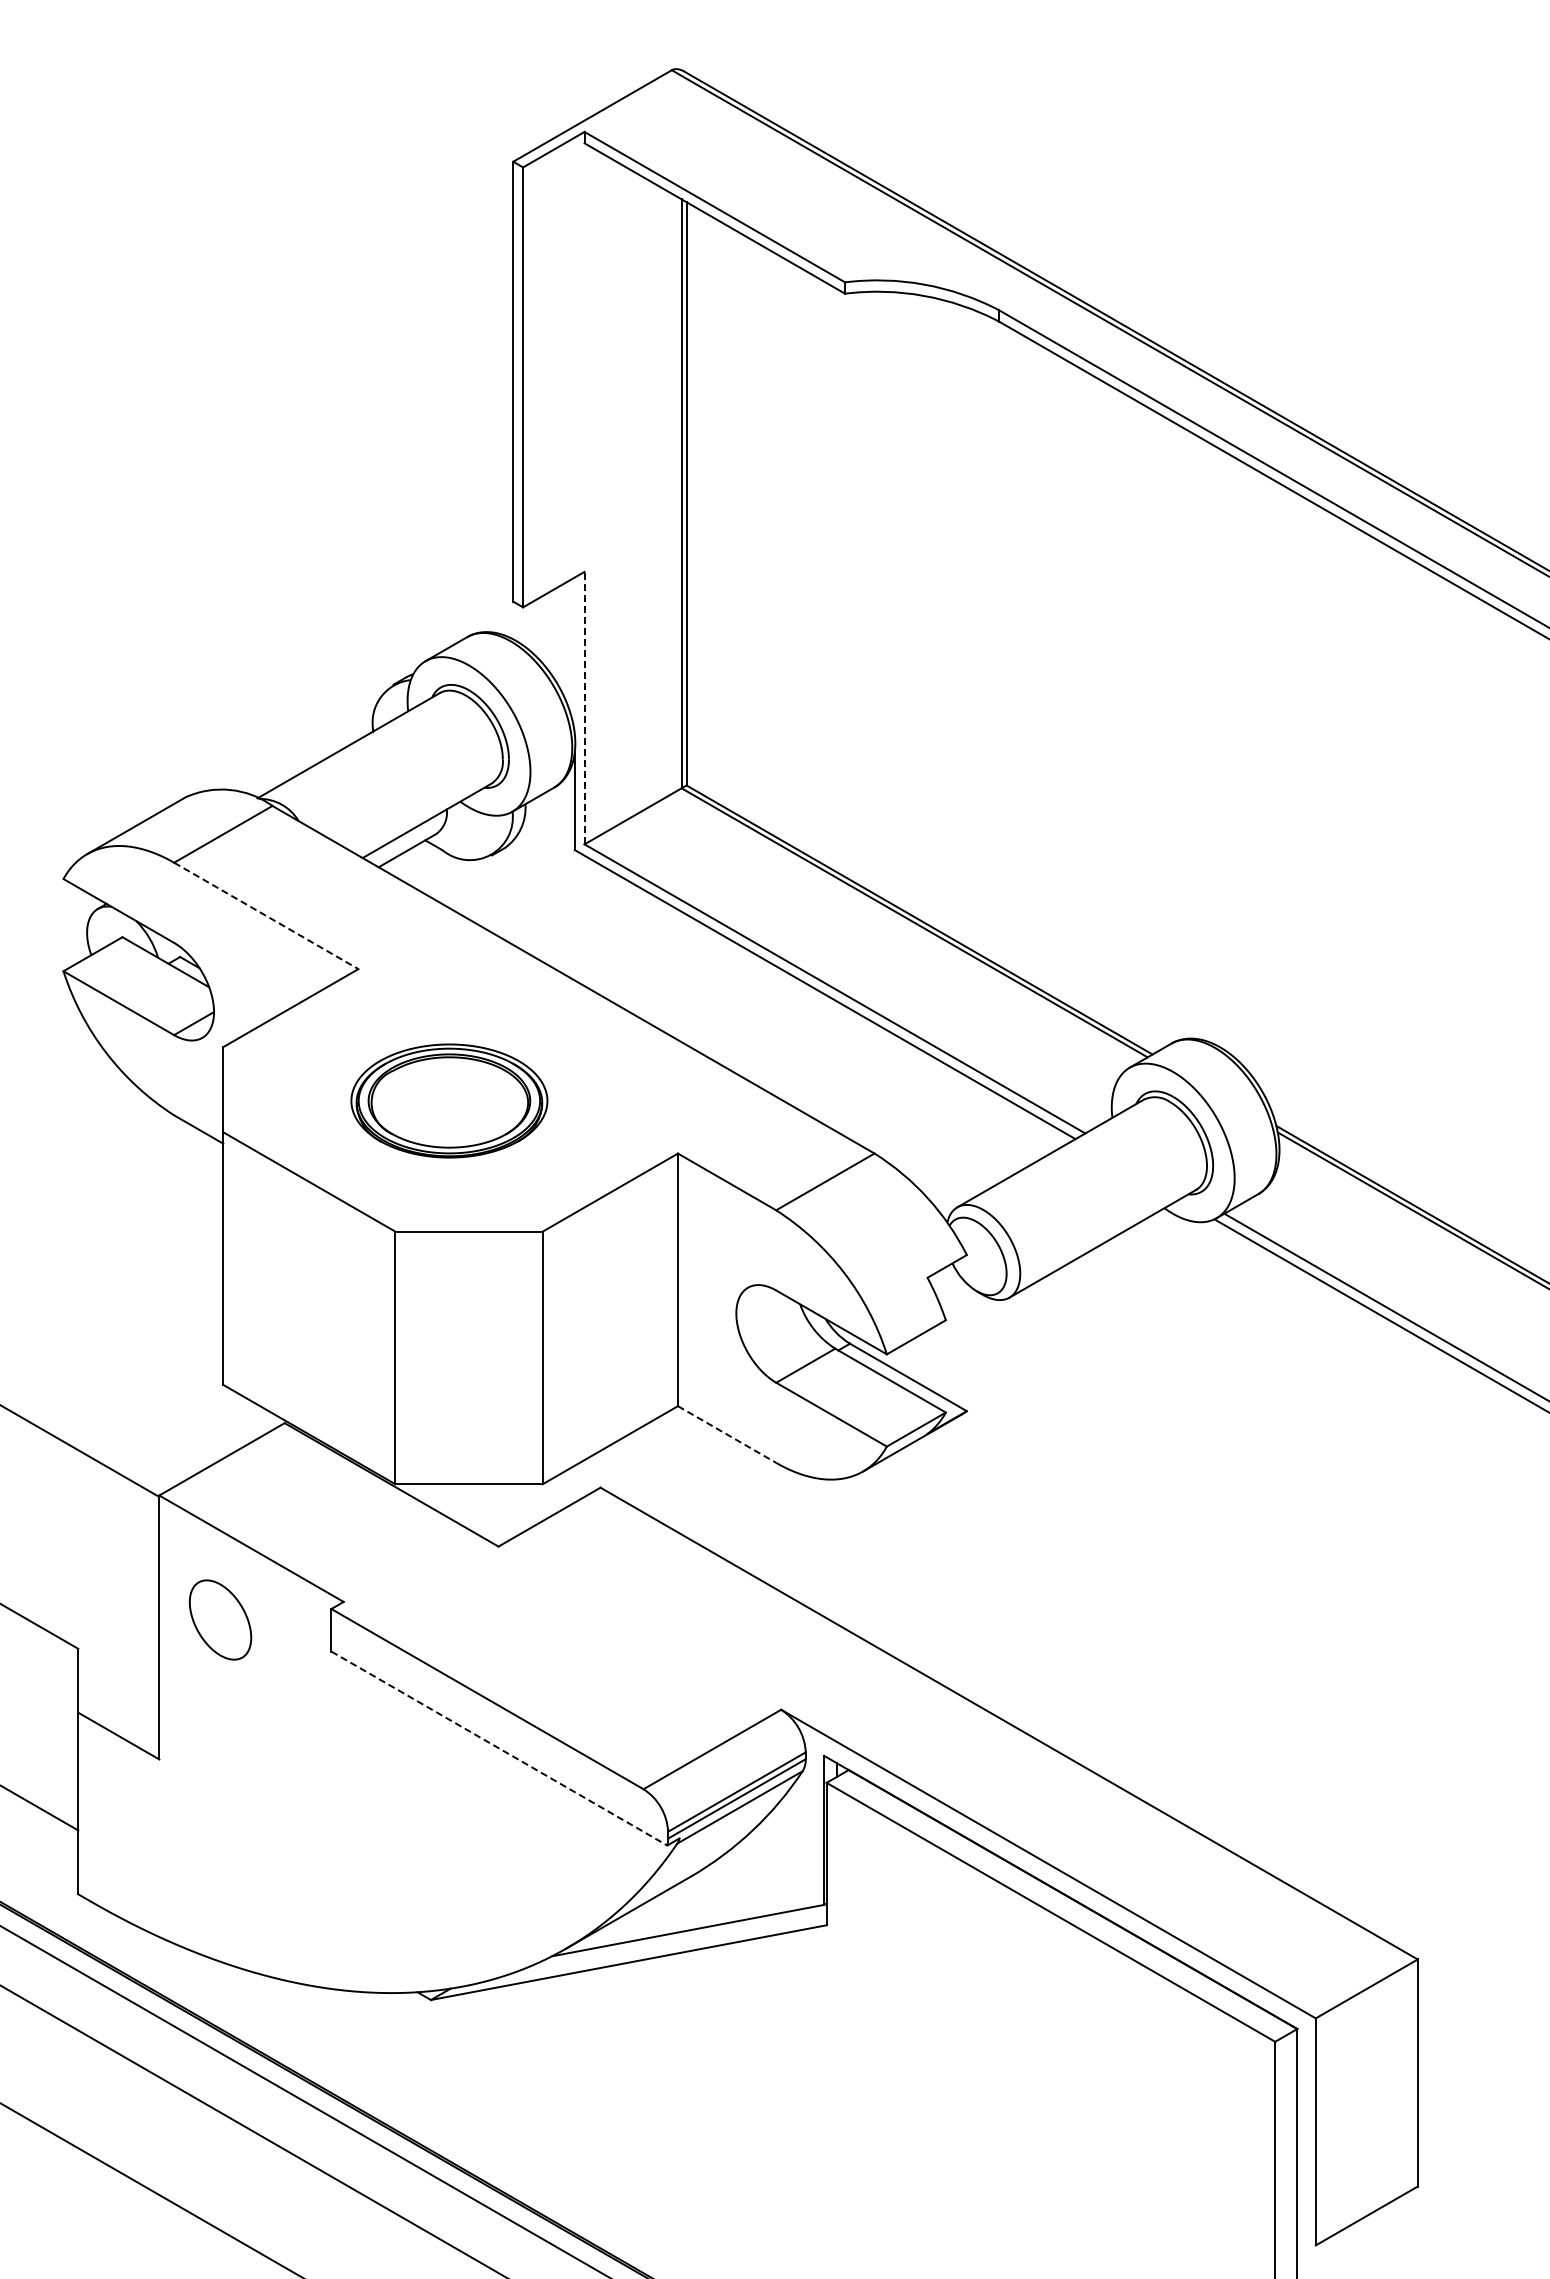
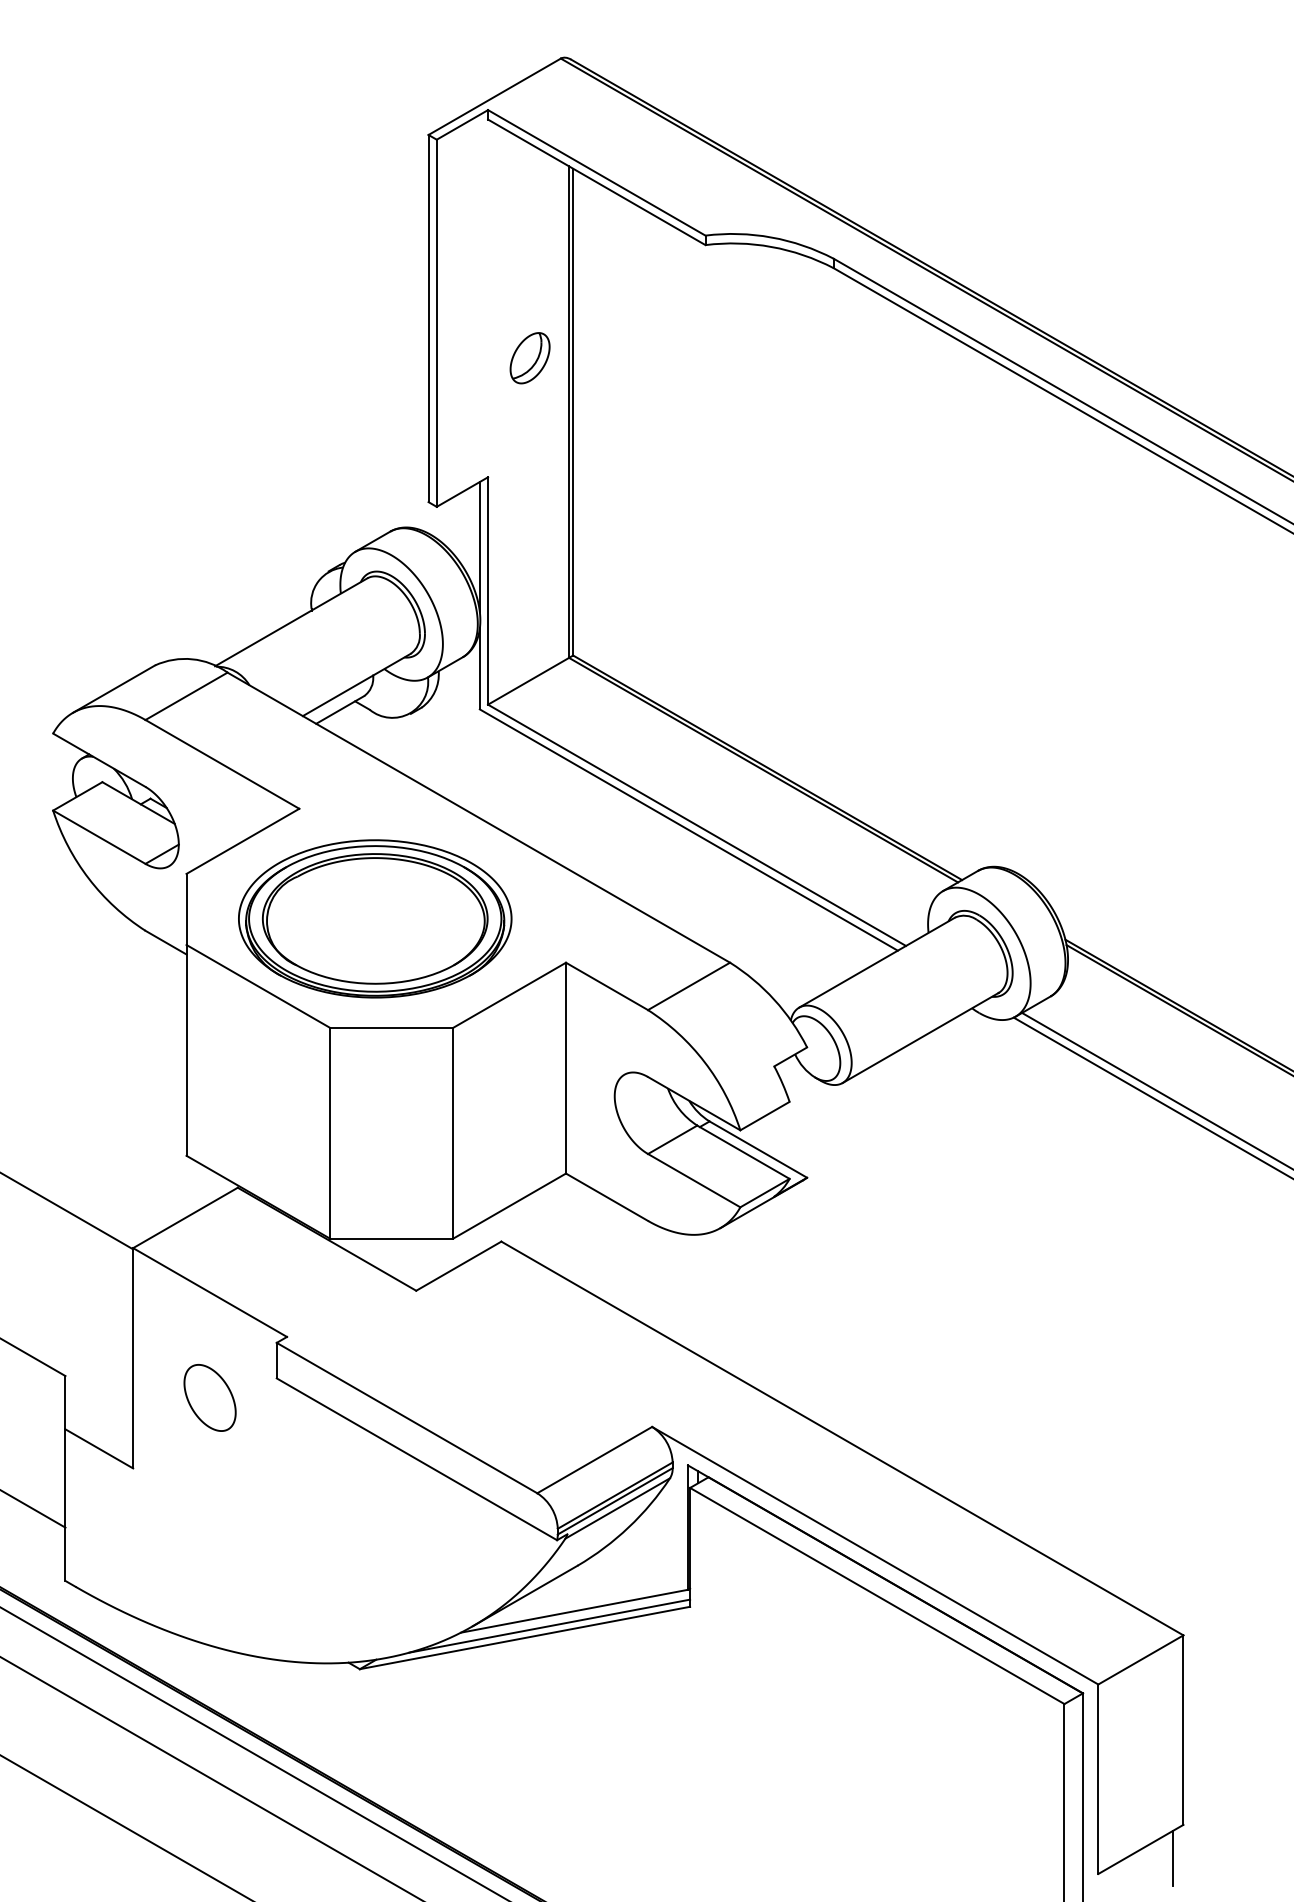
part: (634, 429) -> (529, 358), added
line: (574, 655) -> (479, 547), added
line: (584, 707) -> (488, 590), dashed -> solid
line: (266, 916) -> (222, 764), dashed -> solid
part: (449, 1100) -> (375, 918), size x1.67
line: (727, 1434) -> (607, 1197), dashed -> solid
part: (220, 1619) -> (210, 1397), moved
line: (499, 1748) -> (417, 1459), dashed -> solid
line: (658, 1948) -> (549, 1626), added
line: (1405, 2226) -> (1173, 1858), added

